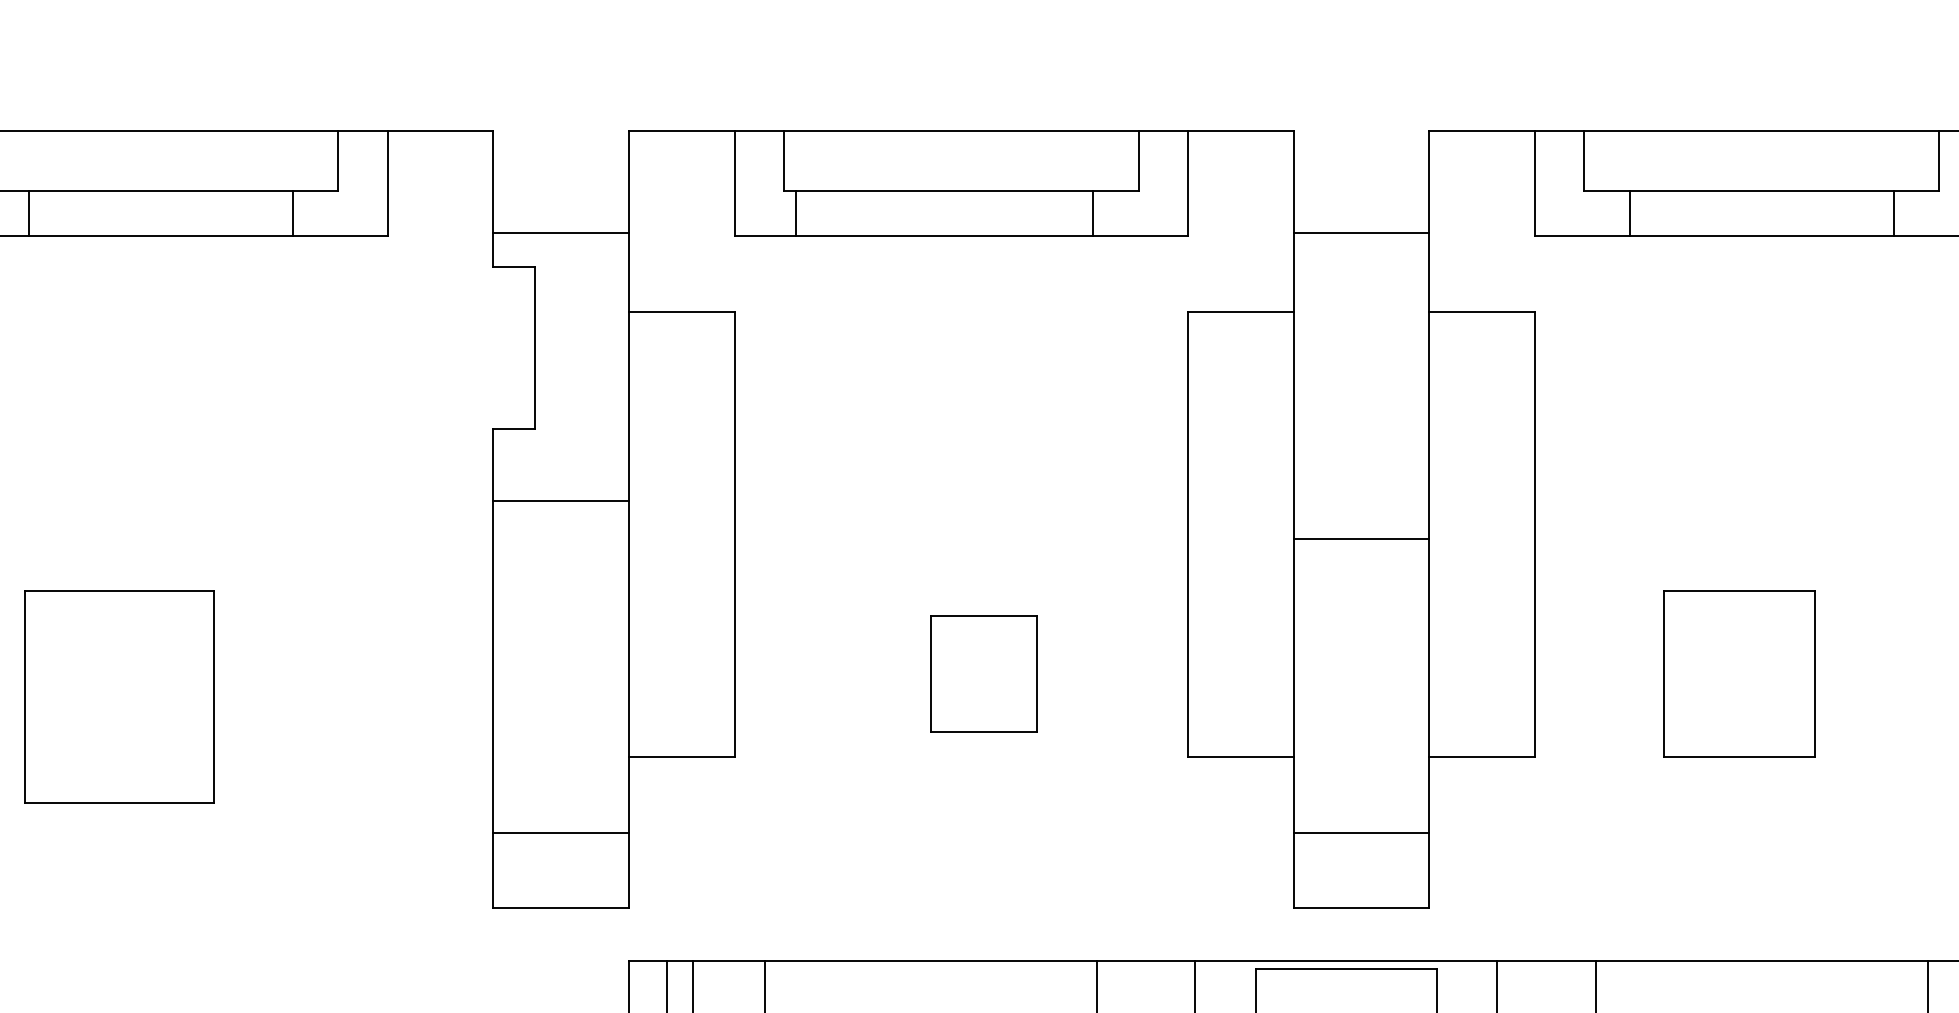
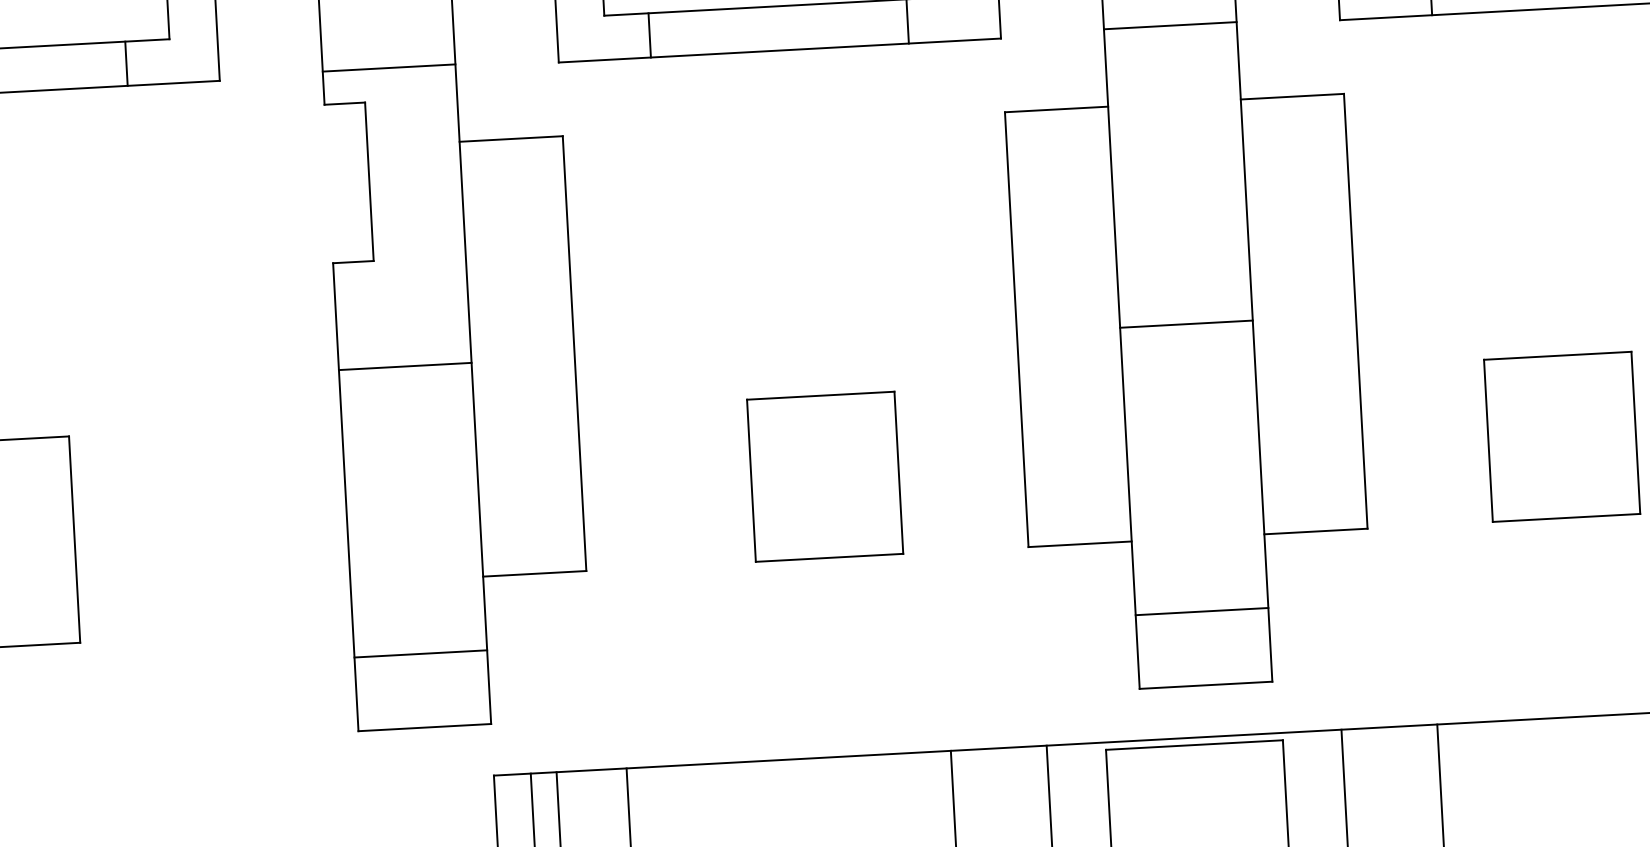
line: (796, 213) -> (650, 35), moved
line: (561, 500) -> (405, 366), moved
part: (983, 673) -> (824, 475), size x1.43

